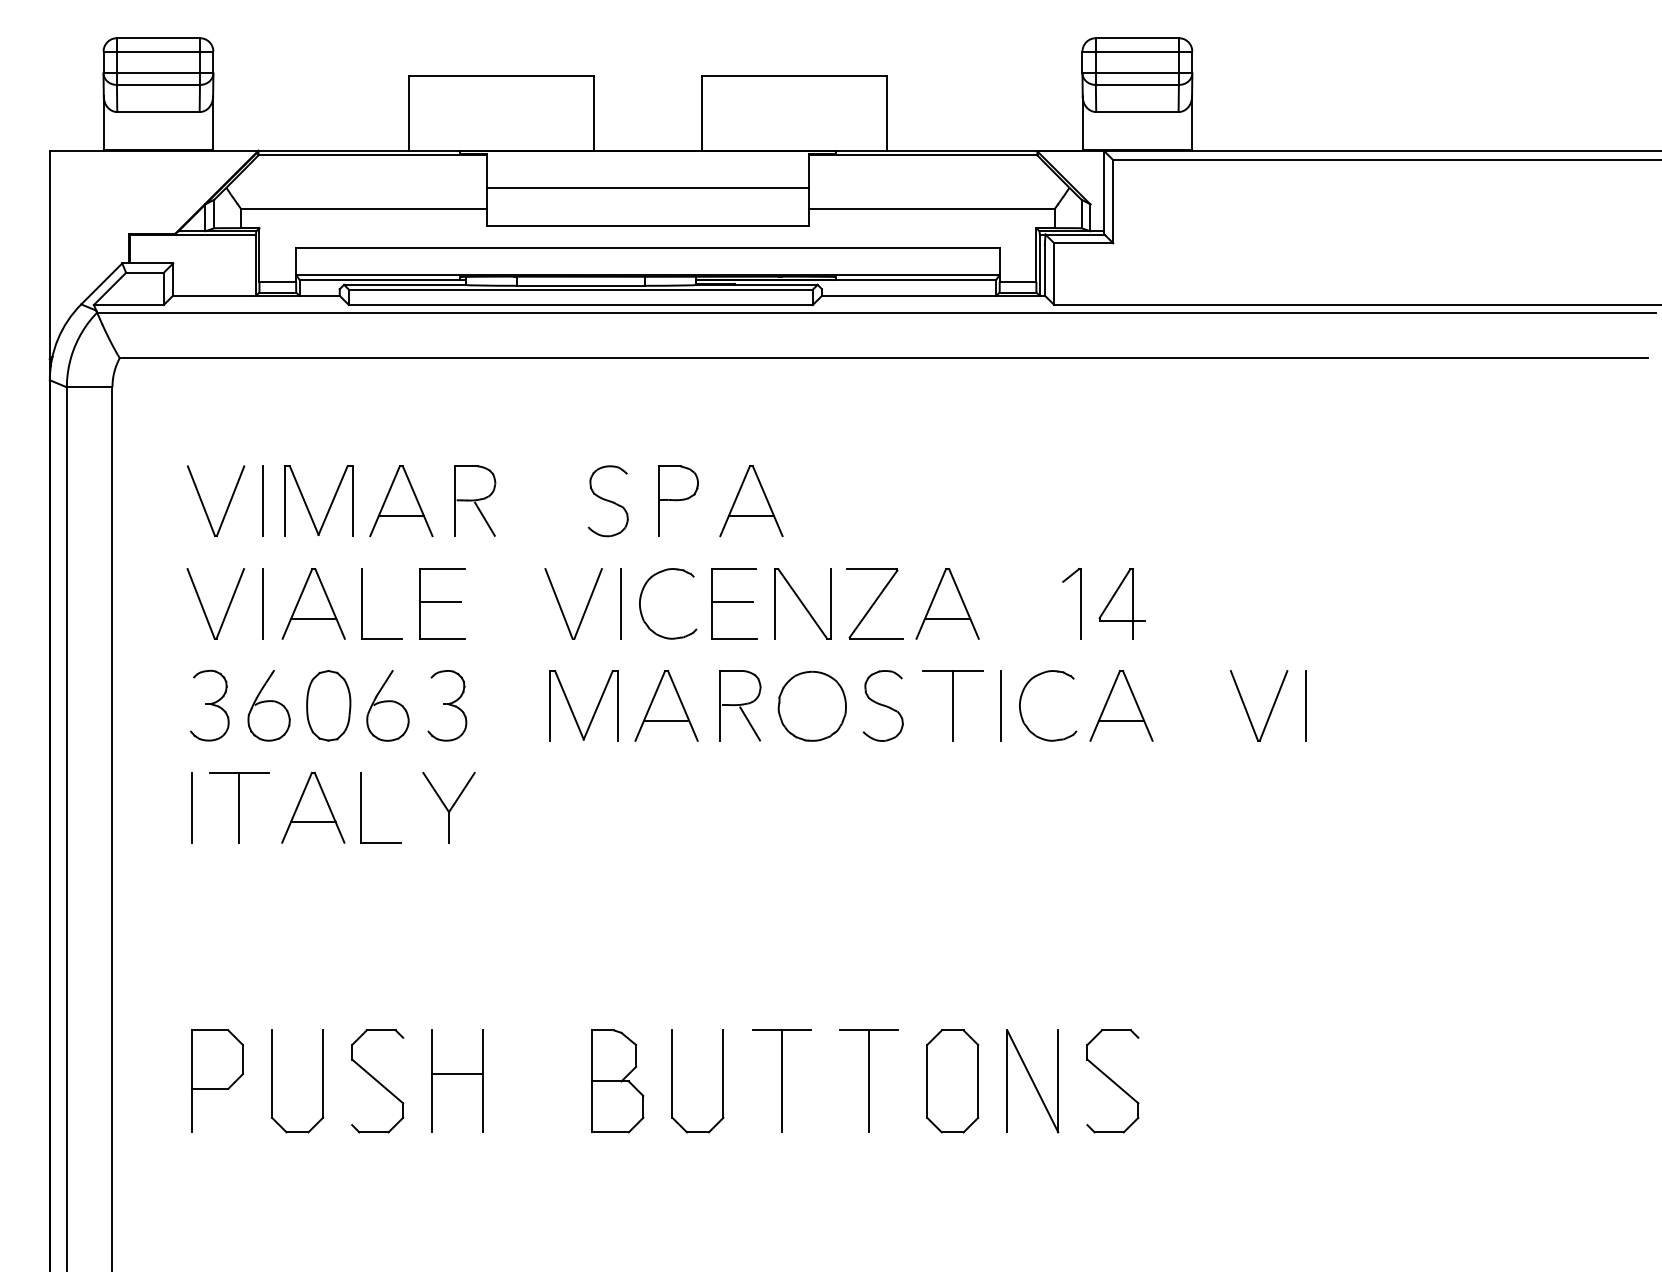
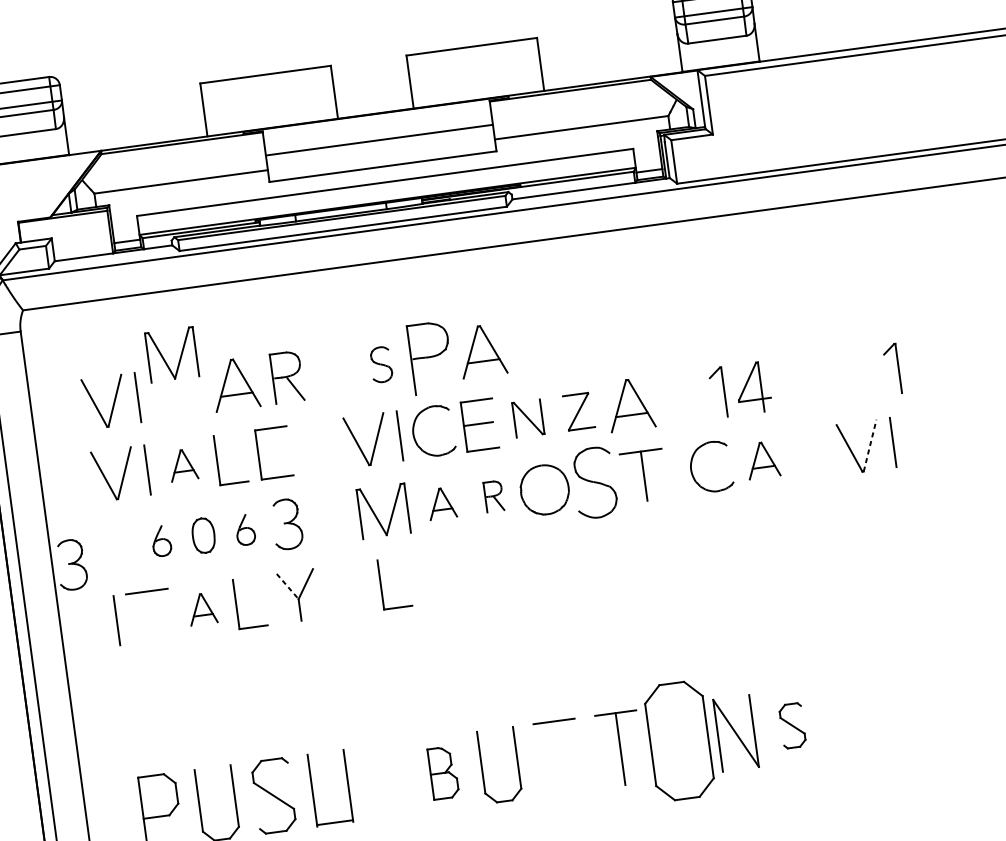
part: (678, 500) -> (430, 357), size x1.4
part: (607, 501) -> (380, 364), size x0.7
part: (307, 505) -> (164, 358), moved
line: (440, 602) -> (272, 452), removed
part: (313, 603) -> (183, 464), size x0.6
part: (802, 603) -> (528, 418), size x0.7
part: (874, 603) -> (578, 411), size x0.7
part: (1327, 603) -> (898, 368), added
part: (209, 705) -> (71, 564), moved
part: (268, 705) -> (161, 541), size x0.6
part: (328, 705) -> (203, 535), size x0.7
part: (387, 705) -> (245, 529), size x0.6
part: (666, 705) -> (441, 503), size x0.6
part: (740, 705) -> (494, 496), size x0.6
part: (882, 705) -> (594, 482), size x1.4
line: (1000, 705) -> (677, 471), removed
part: (1121, 705) -> (762, 459), size x0.7
line: (1273, 705) -> (870, 445), solid -> dashed
line: (436, 792) -> (287, 586), solid -> dashed
line: (239, 807) -> (150, 615), removed
part: (313, 807) -> (202, 608), size x0.6
part: (566, 807) -> (381, 584), added
line: (457, 1074) -> (334, 822), moved
part: (617, 1081) -> (443, 773), size x0.7
line: (781, 1081) -> (558, 757), removed
part: (952, 1081) -> (679, 741), size x1.6
part: (1112, 1081) -> (792, 725), size x0.6

